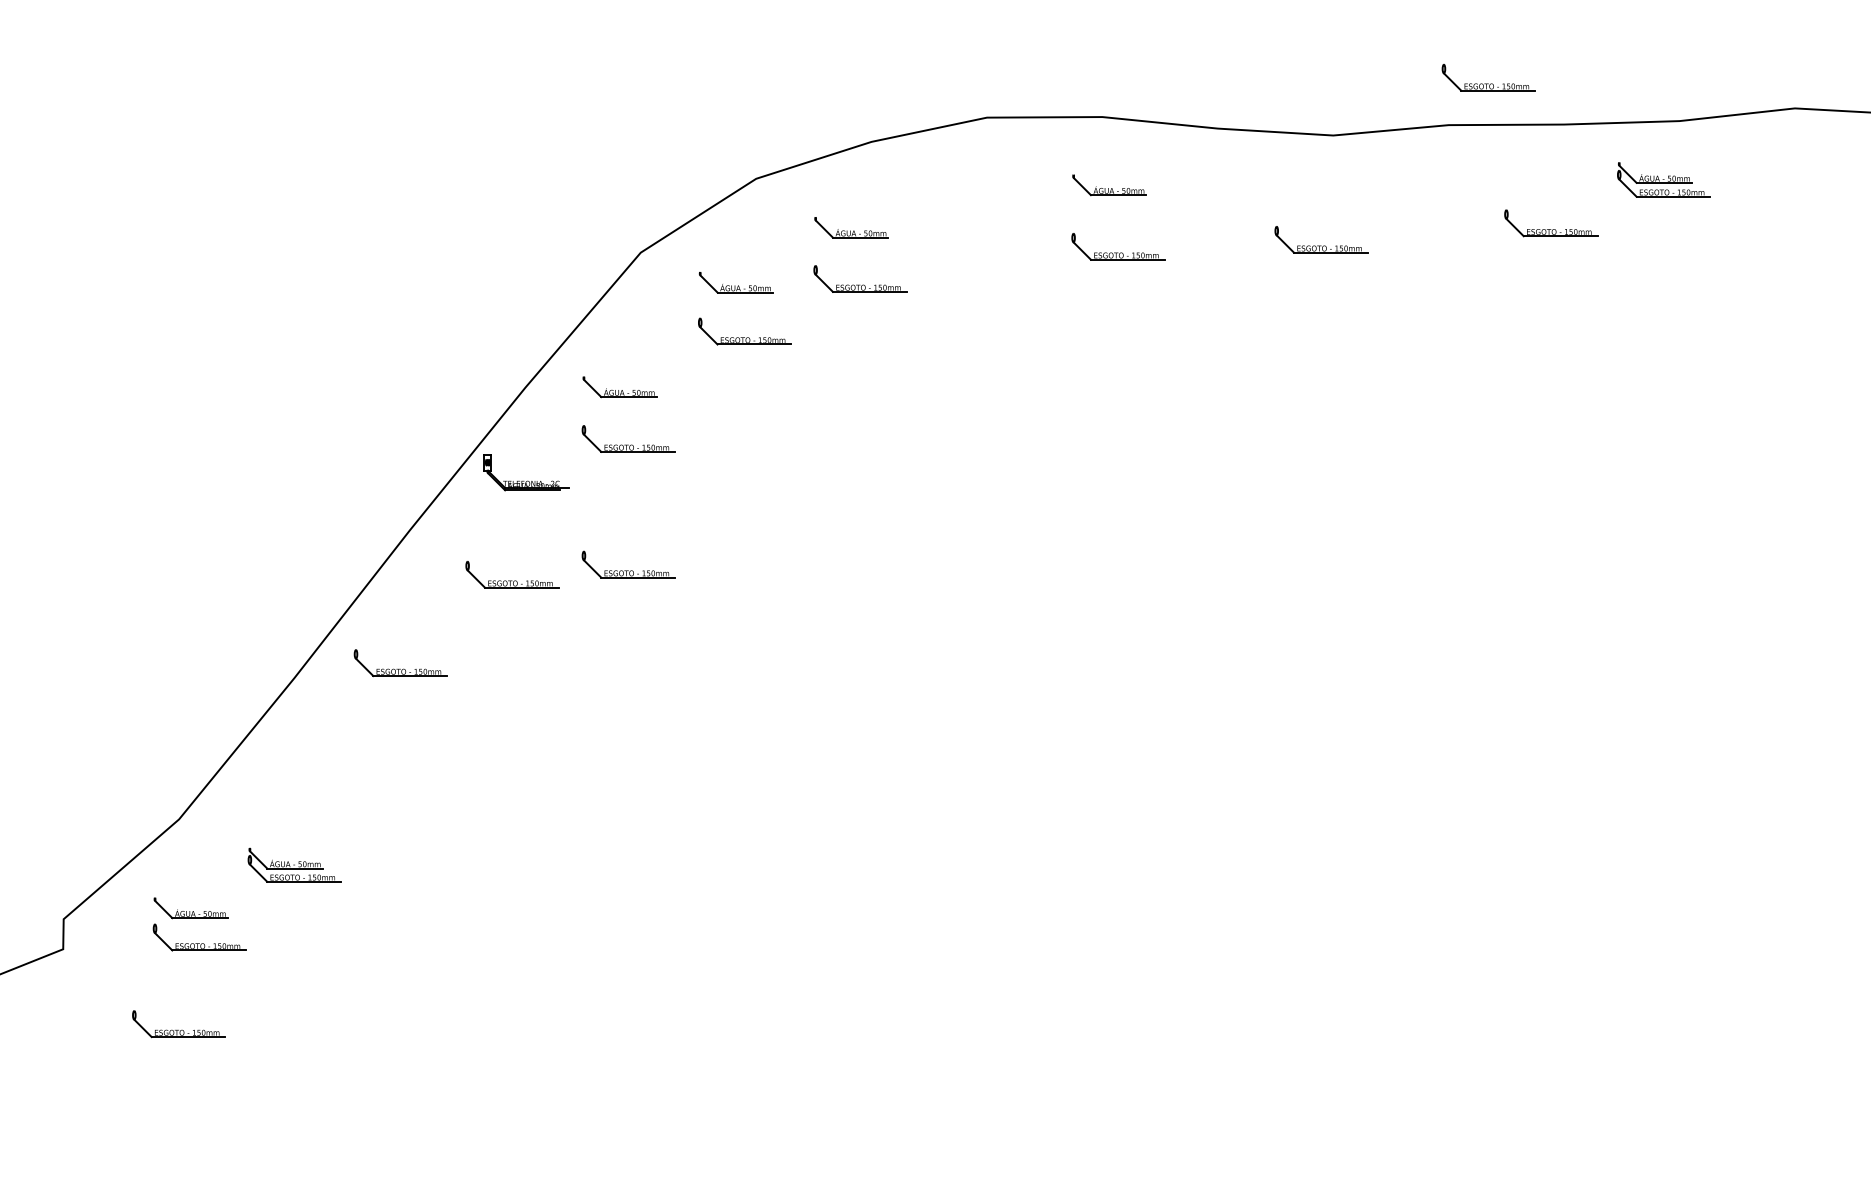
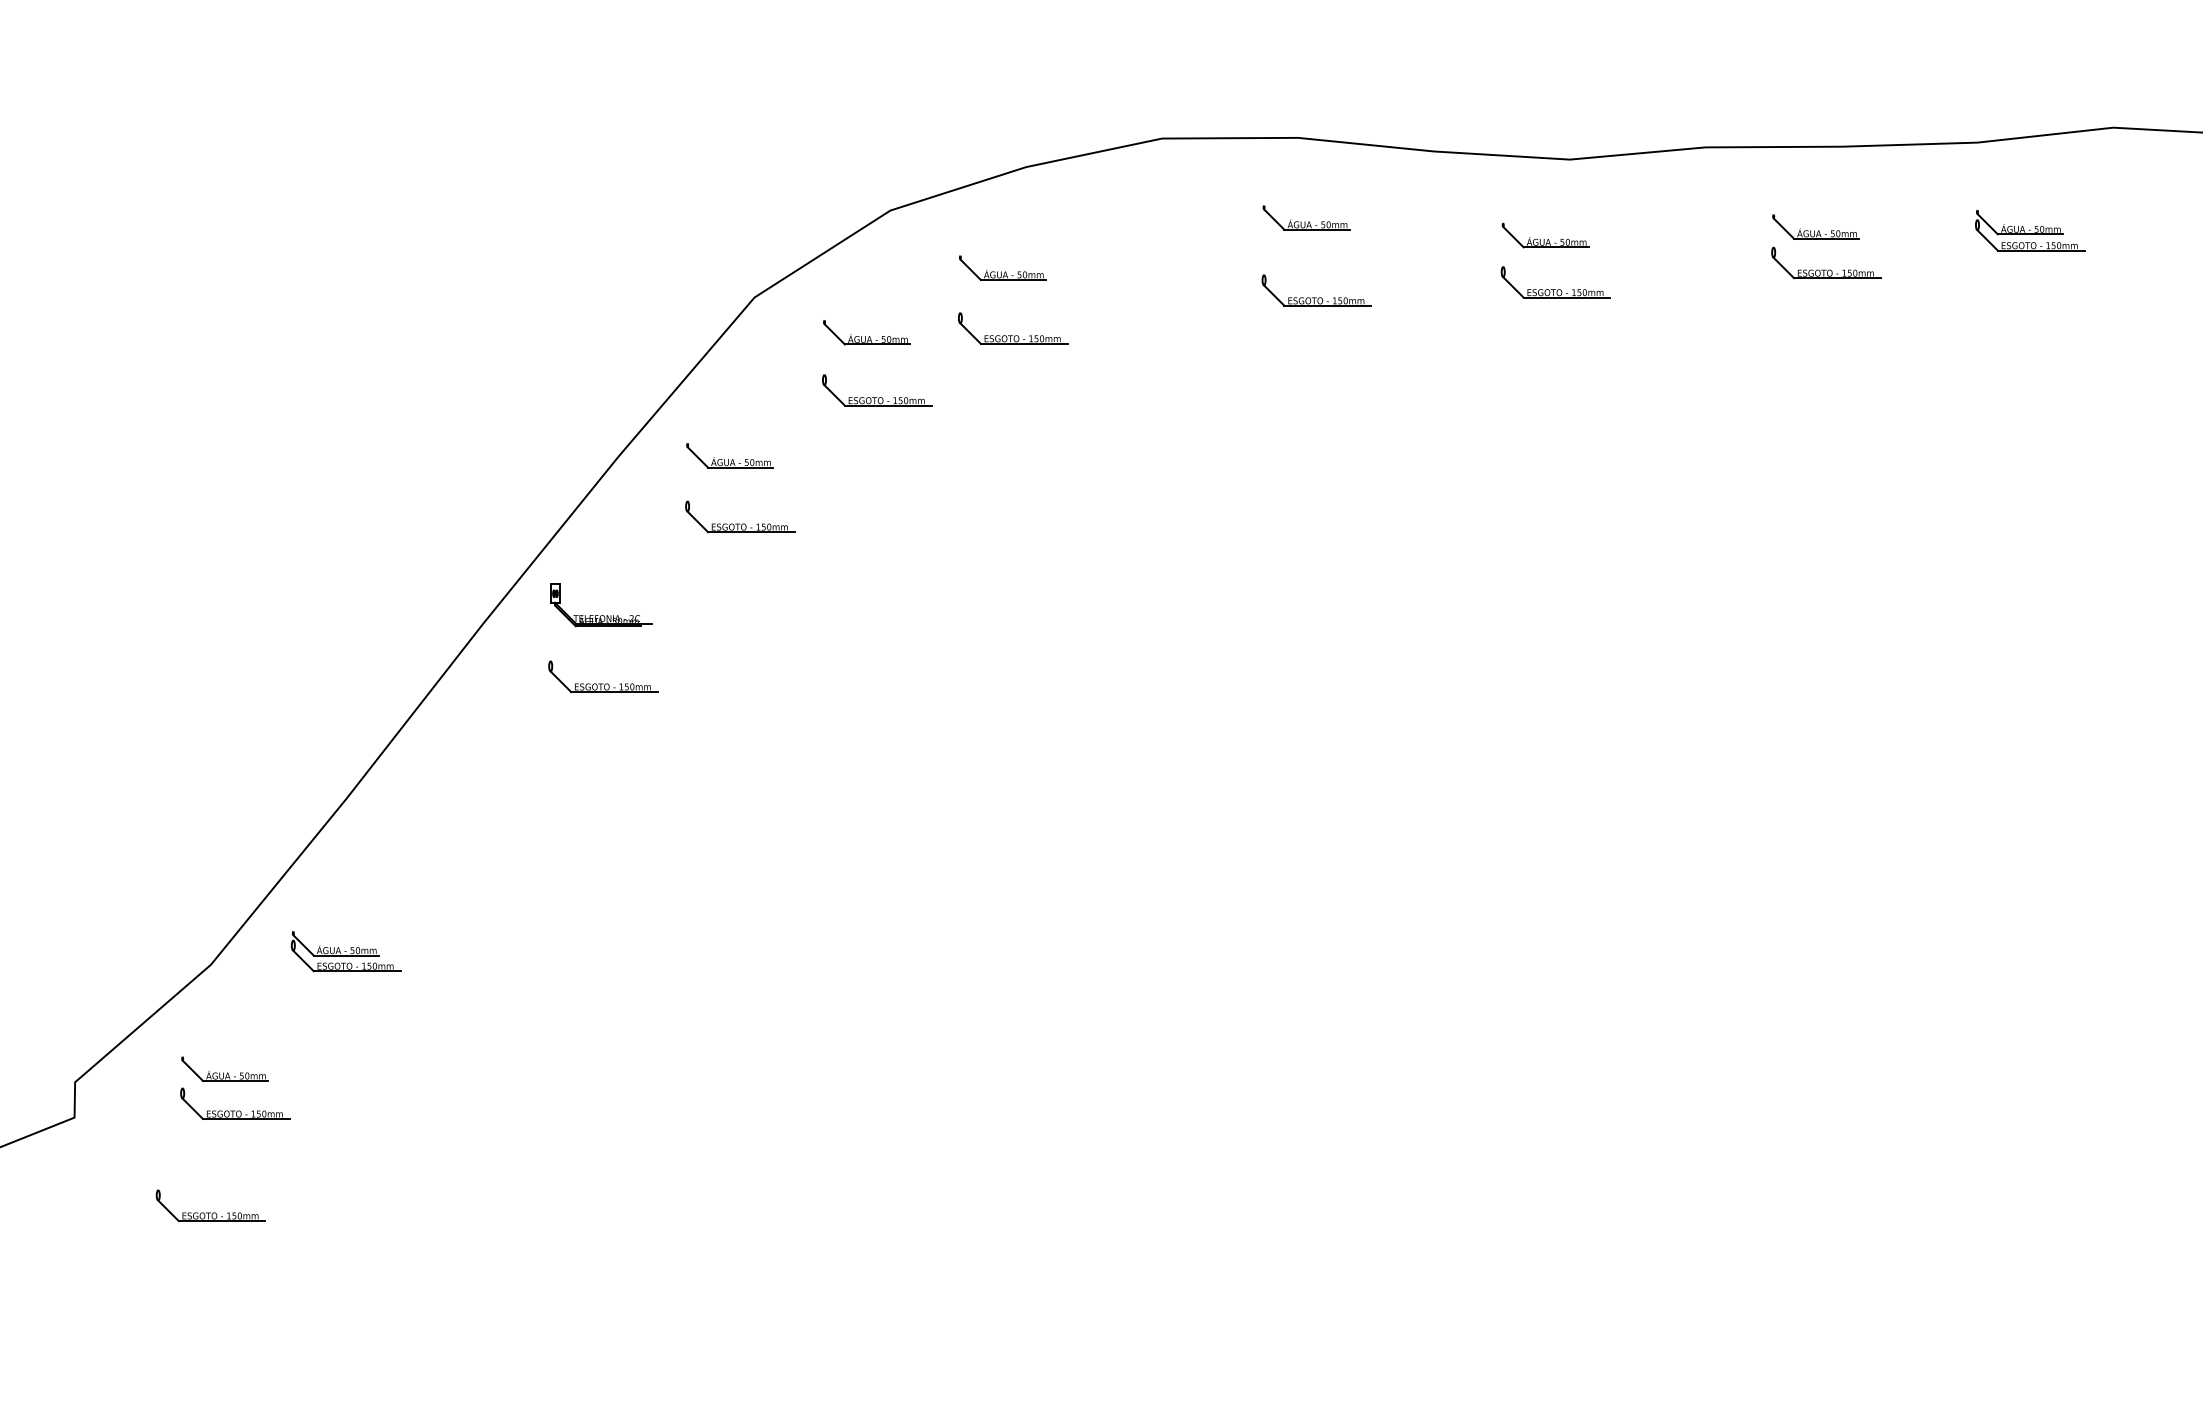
part: (1488, 83) -> (1752, 98), removed
part: (1664, 179) -> (2030, 230), moved
part: (1541, 192) -> (1815, 226), added
part: (1312, 199) -> (1545, 235), added
part: (526, 481) -> (601, 615), moved
part: (628, 570) -> (740, 671), removed
part: (400, 668) -> (471, 787), removed
part: (294, 865) -> (345, 951), moved

